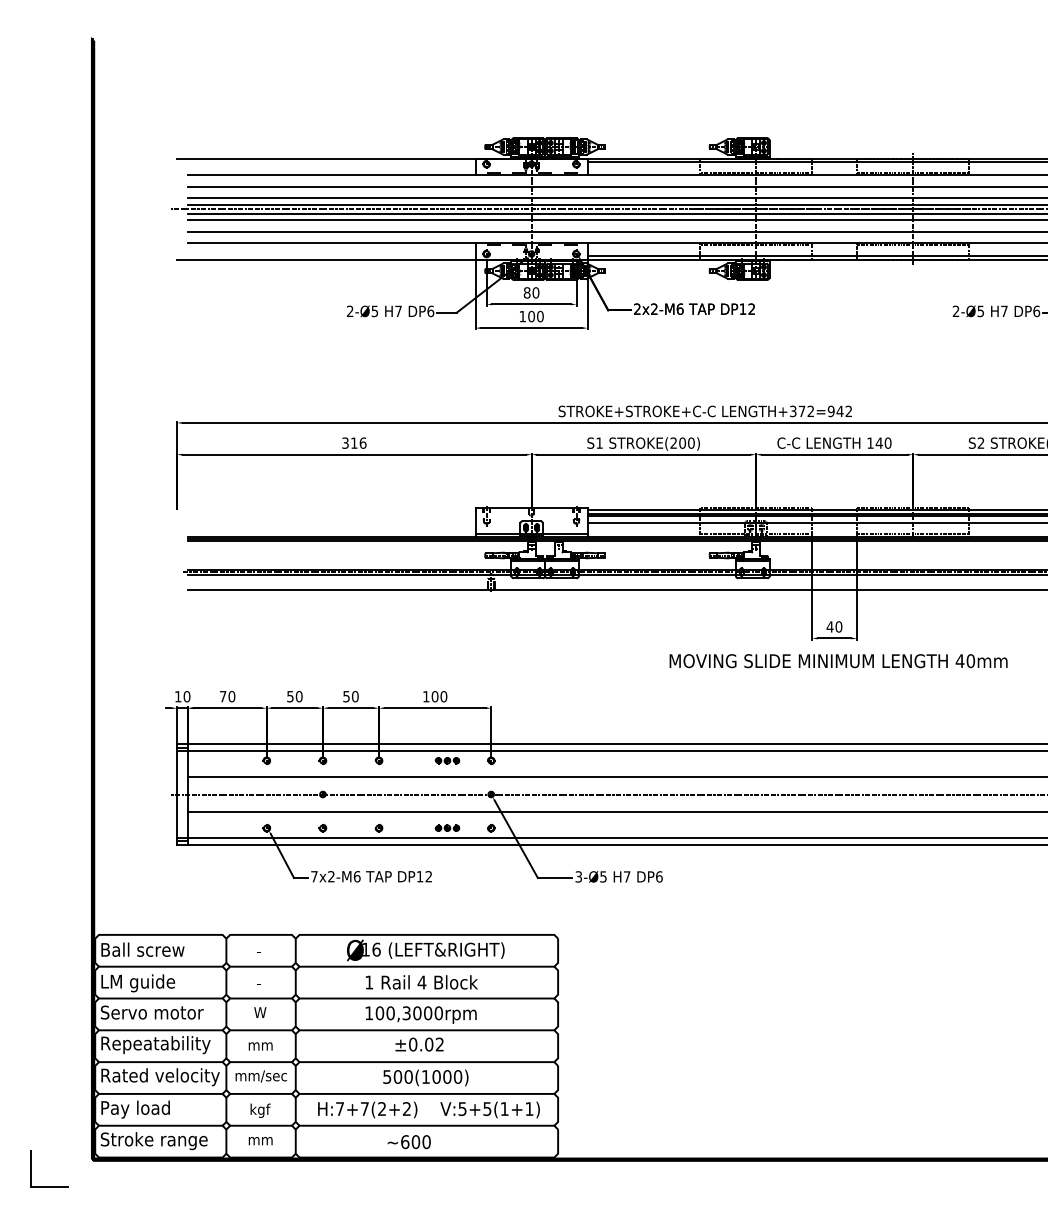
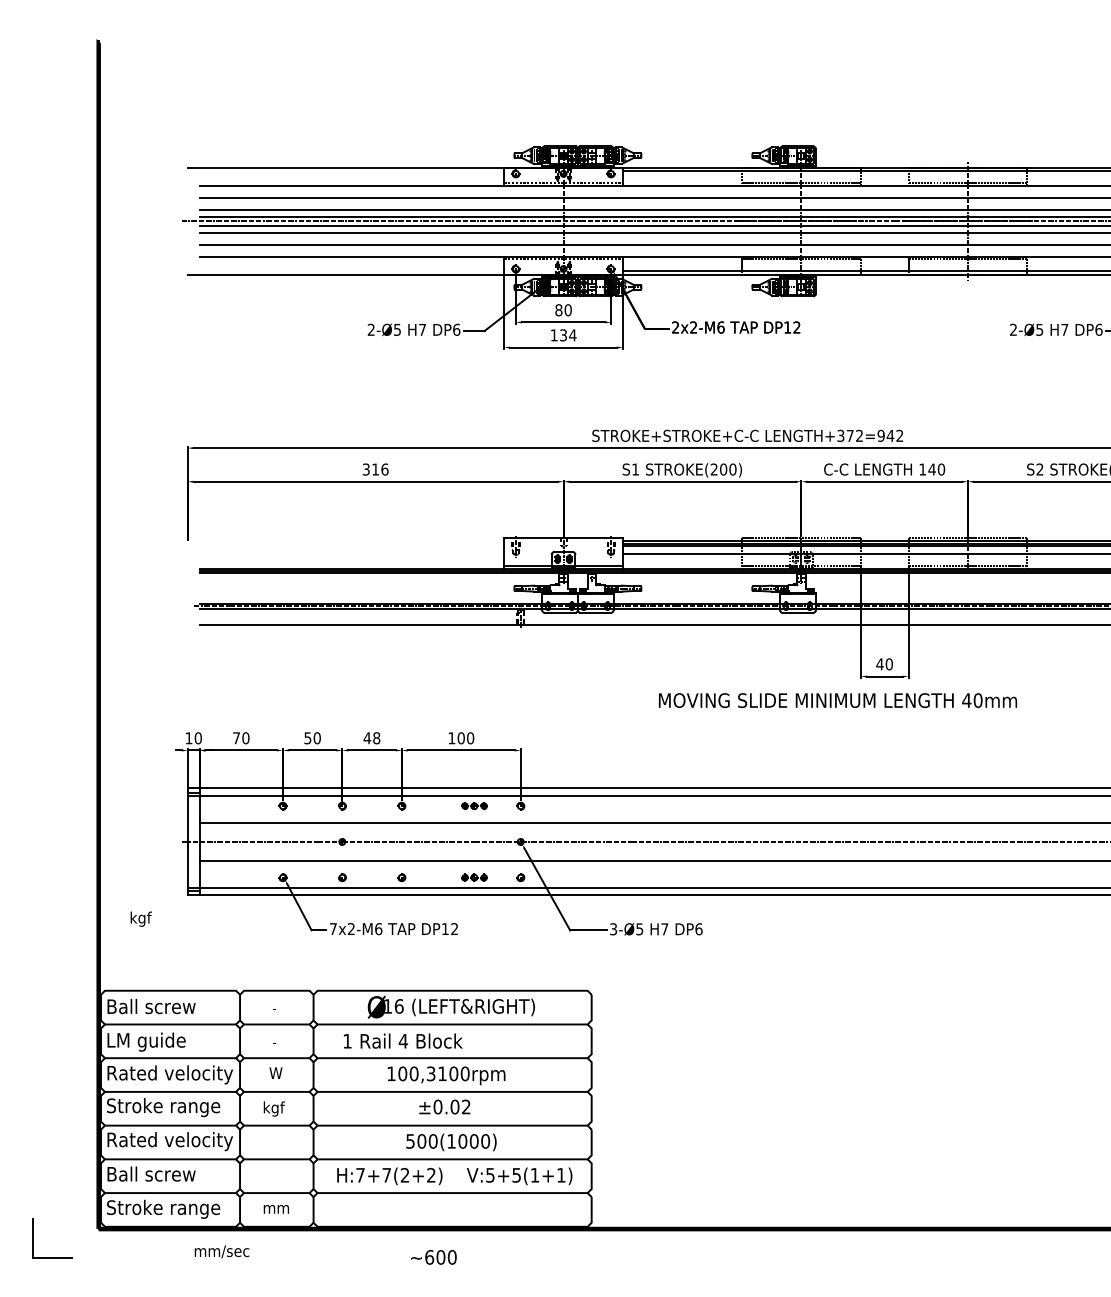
text: (535, 316) -> (567, 335), 100 -> 134
text: (839, 661) -> (838, 700), moved
text: (350, 696) -> (371, 738), 50 -> 48
text: (421, 981) -> (402, 1040), moved
text: (417, 1012) -> (442, 1073), 100,3000rpm -> 100,3100rpm
text: (159, 1013) -> (169, 1074), Servo motor -> Rated velocity
text: (156, 1045) -> (165, 1107), Repeatability -> Stroke range
text: (260, 1045) -> (276, 1108), mm -> kgf
text: (260, 1076) -> (221, 1251), moved
text: (143, 1109) -> (152, 1175), Pay load -> Ball screw
text: (259, 1110) -> (140, 918), moved
text: (408, 1142) -> (433, 1257), moved

